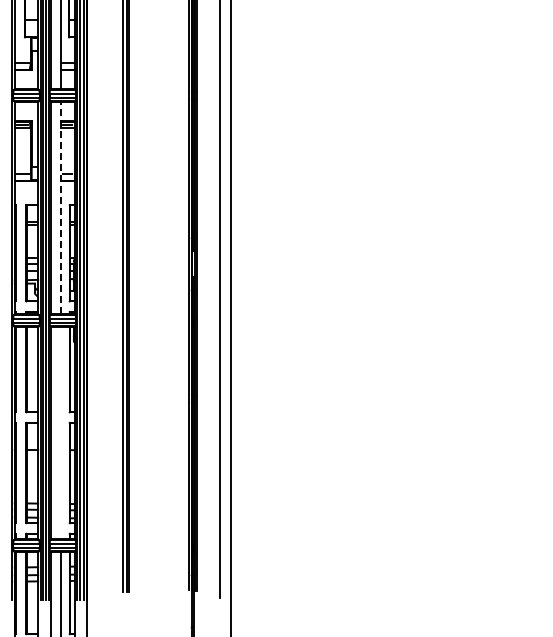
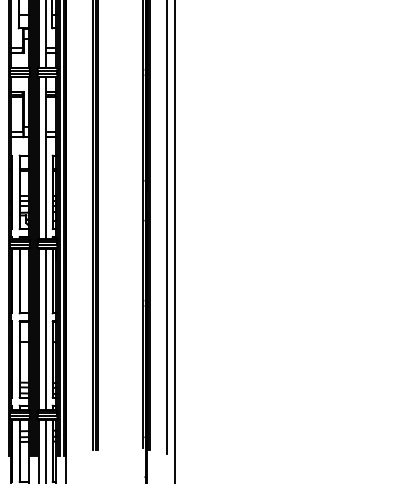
line: (60, 207) -> (45, 157), dashed -> solid
line: (60, 433) -> (45, 329), added

